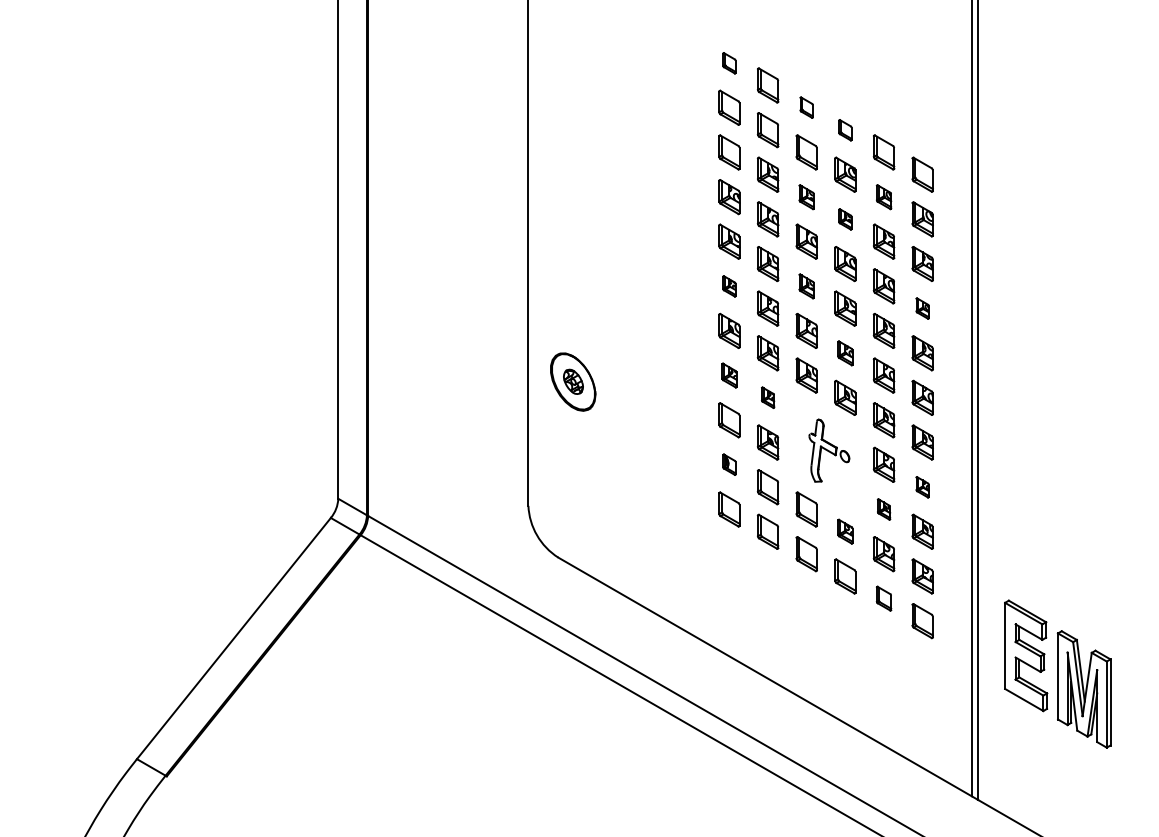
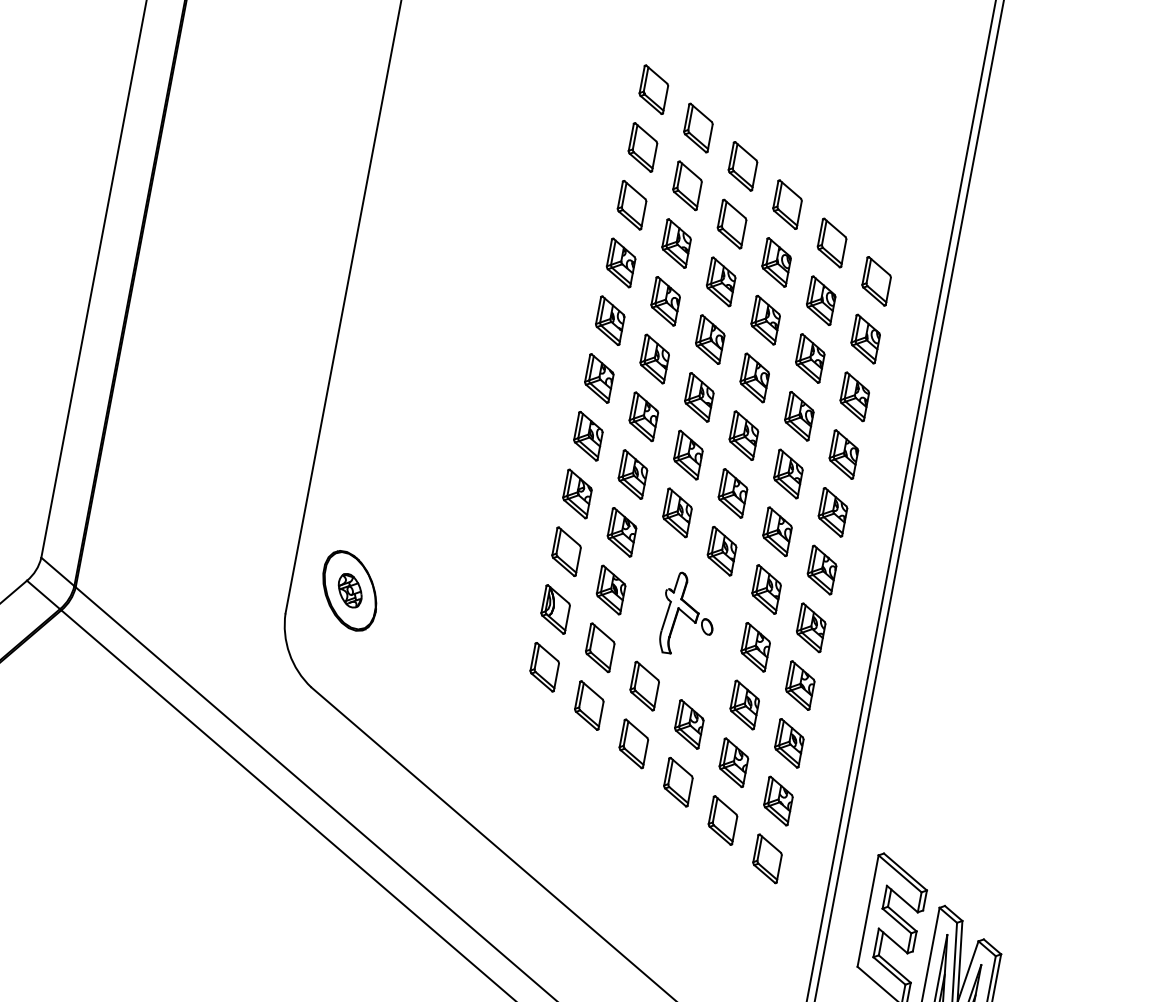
part: (729, 63) -> (653, 90), size x1.67
part: (806, 107) -> (742, 165), size x1.67
part: (845, 130) -> (787, 205), size x1.67
part: (806, 197) -> (720, 282), size x1.43
part: (883, 197) -> (820, 301), size x1.43
part: (845, 219) -> (765, 320), size x1.67
part: (729, 286) -> (599, 378), size x1.67
part: (806, 286) -> (698, 397), size x1.43
part: (922, 308) -> (843, 454), size x1.67
part: (845, 353) -> (733, 493), size x1.43
part: (729, 375) -> (577, 493), size x1.43
part: (573, 381) -> (350, 590), moved
part: (767, 397) -> (621, 531), size x1.67
part: (729, 464) -> (555, 608), size x1.67
part: (922, 487) -> (799, 685), size x1.67
part: (883, 509) -> (744, 704), size x1.67
part: (845, 531) -> (689, 724), size x1.43
part: (883, 598) -> (722, 820), size x1.43

